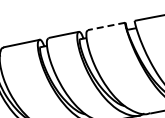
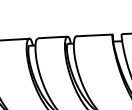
line: (106, 26) -> (94, 35), dashed -> solid

